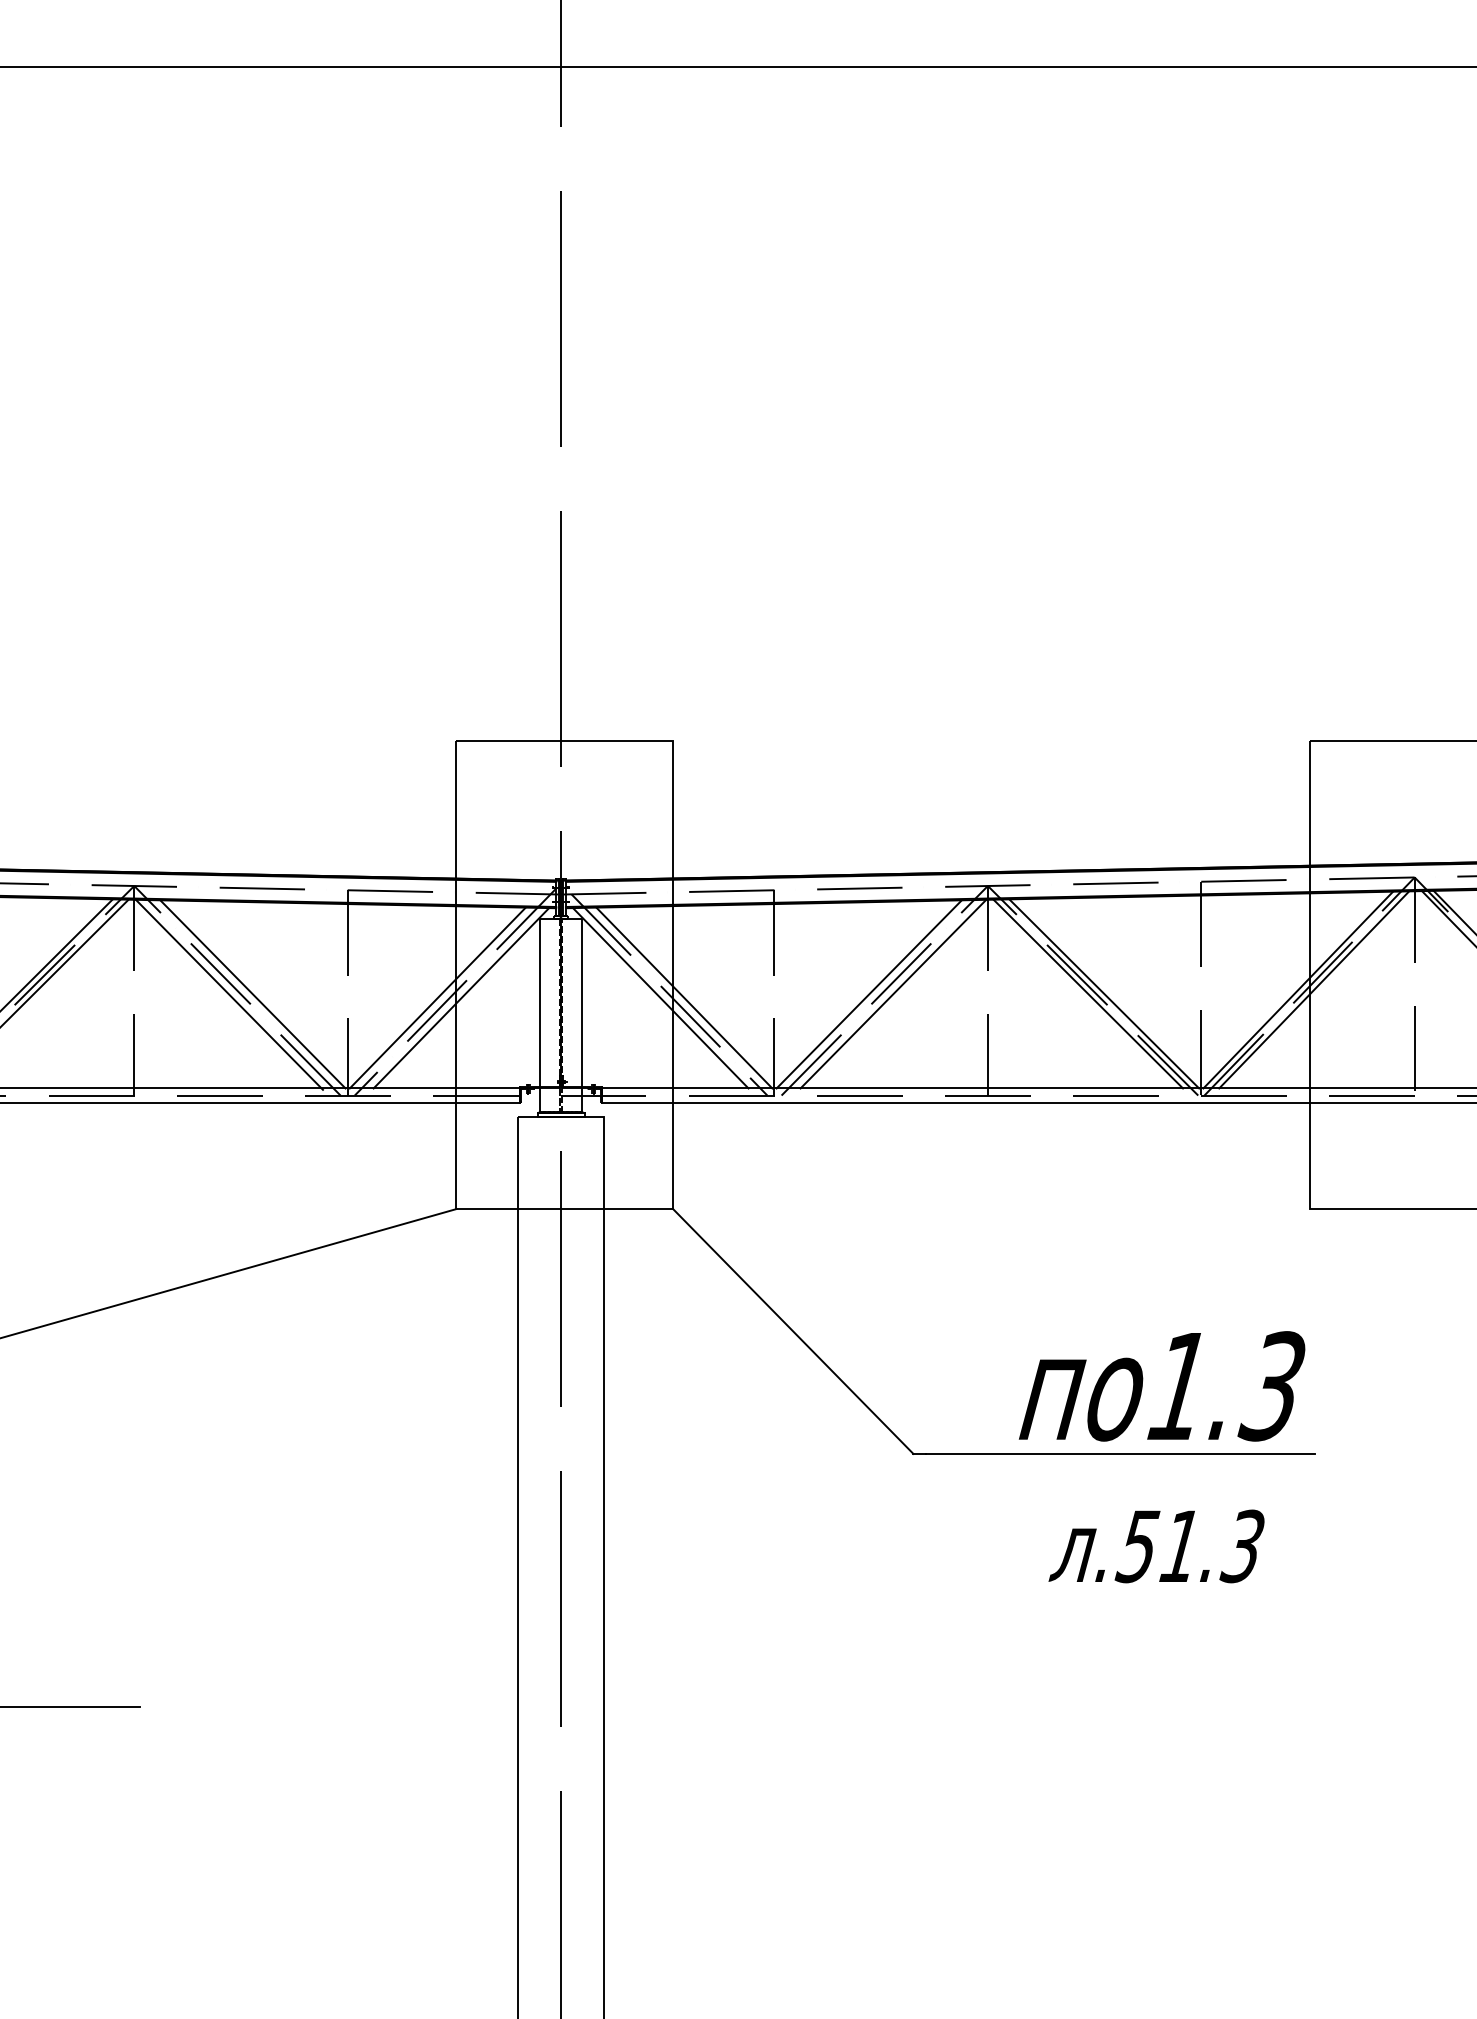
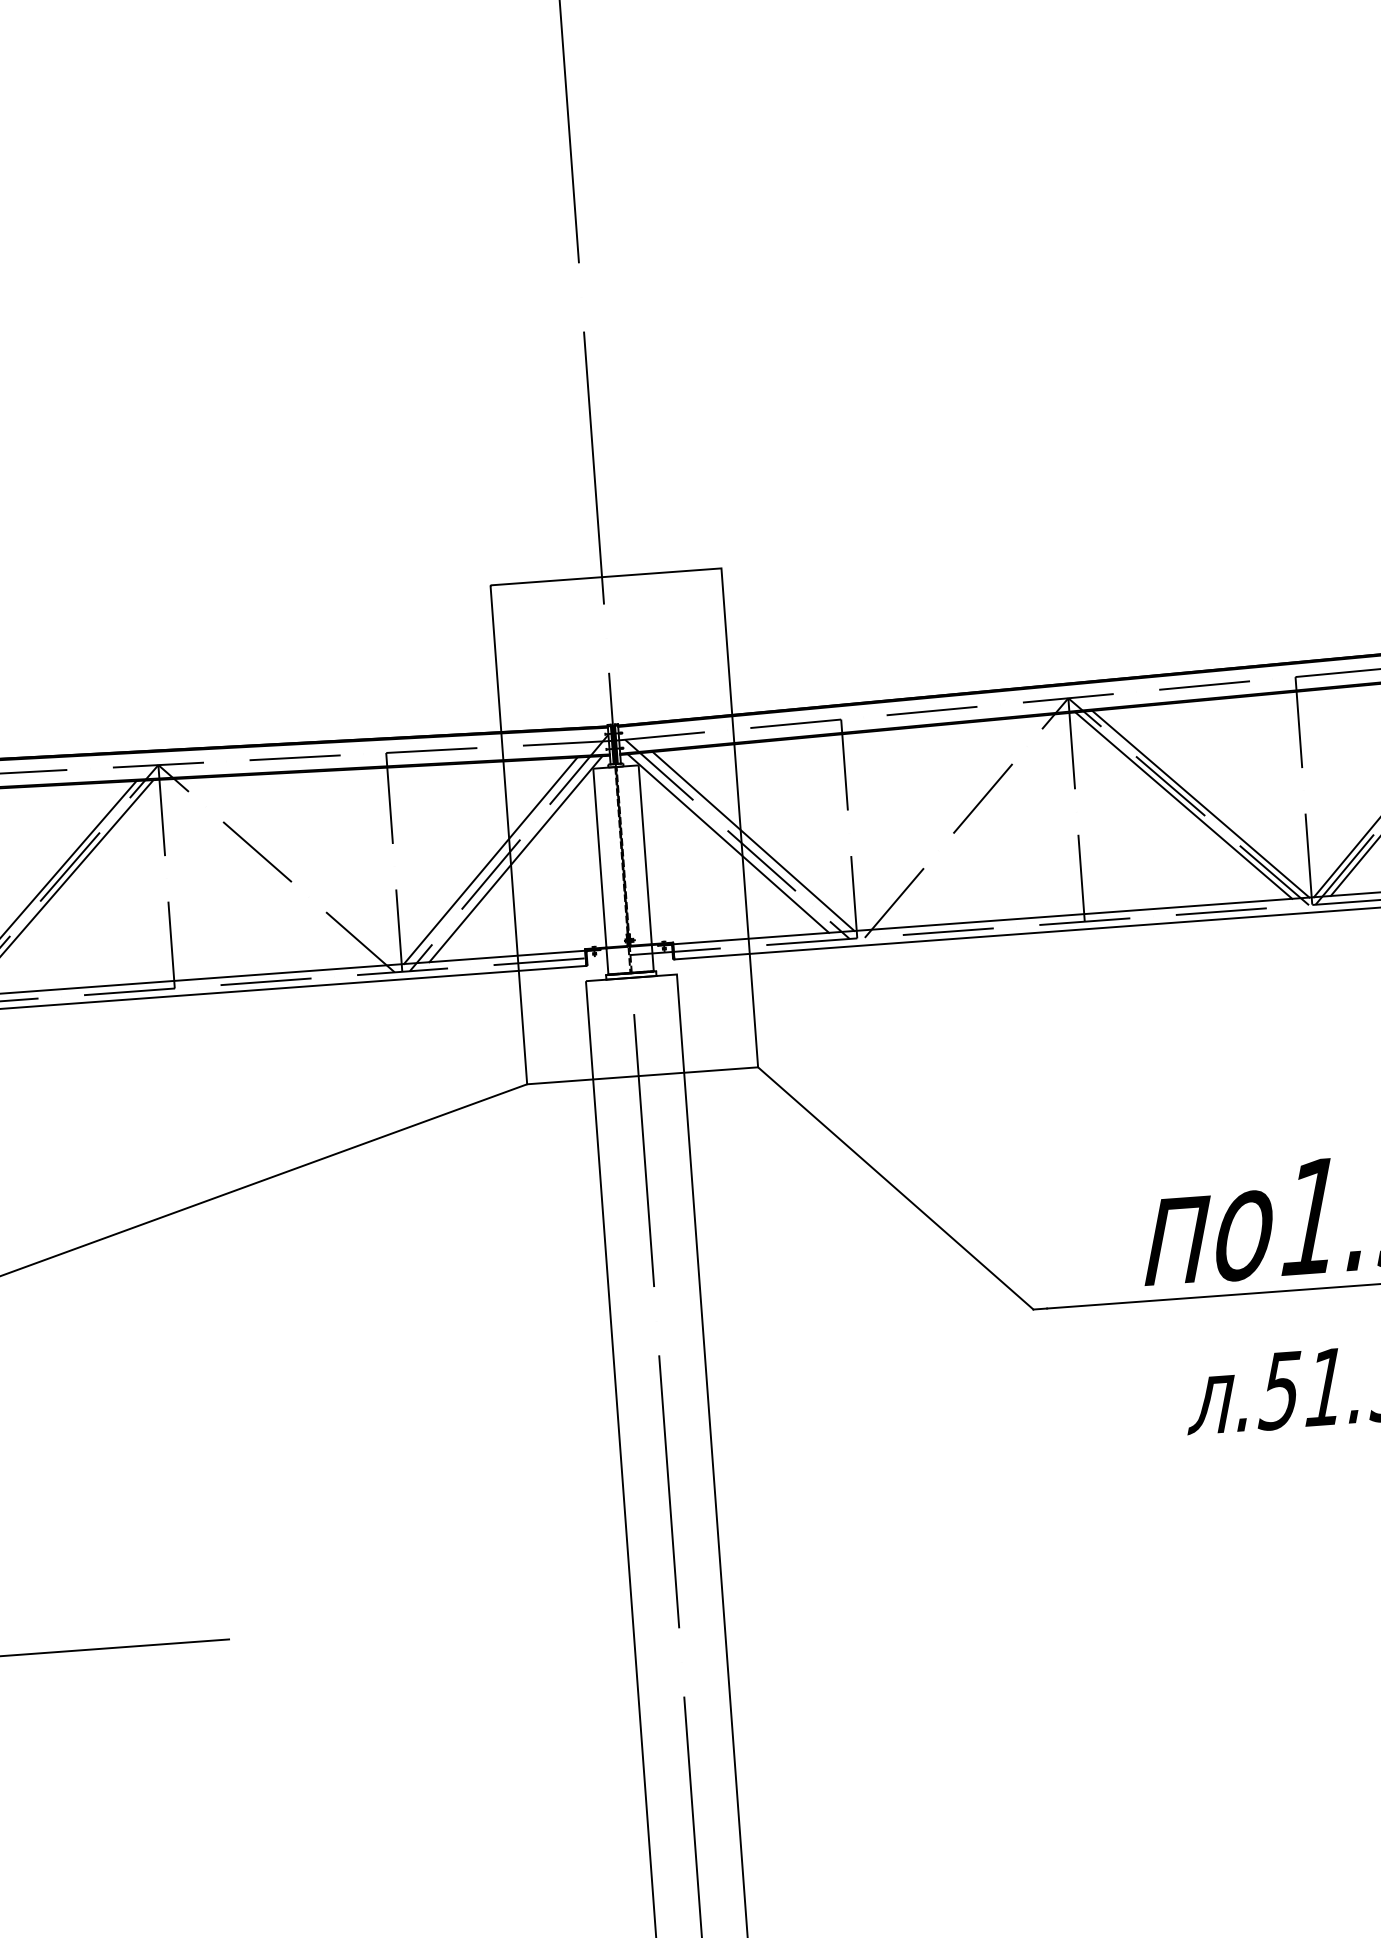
line: (893, 993) -> (976, 820), removed
line: (229, 994) -> (268, 873), removed
line: (252, 994) -> (292, 871), removed
line: (868, 994) -> (949, 823), removed

